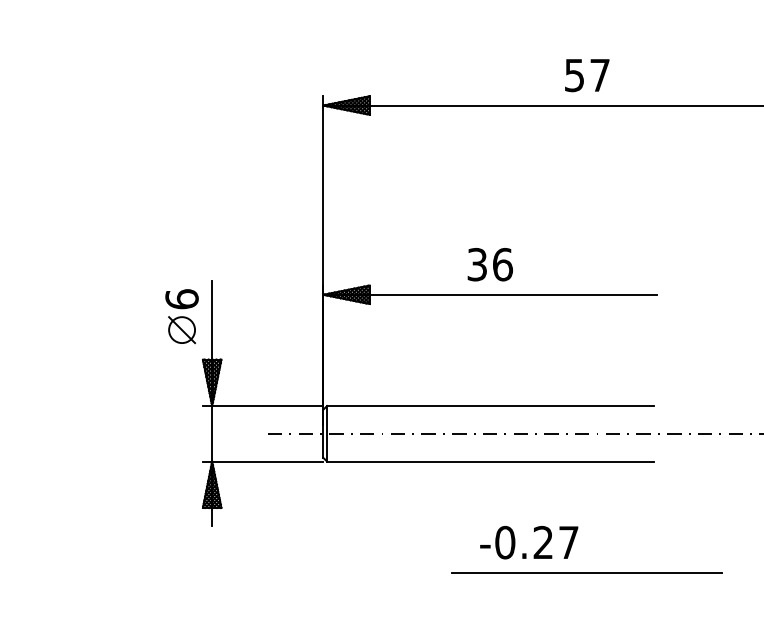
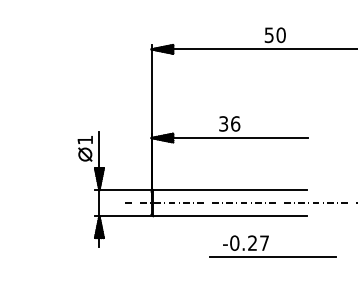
text: (598, 75) -> (280, 35), 57 -> 50
text: (182, 297) -> (85, 139), 6 -> 1
part: (573, 545) -> (266, 244), moved

